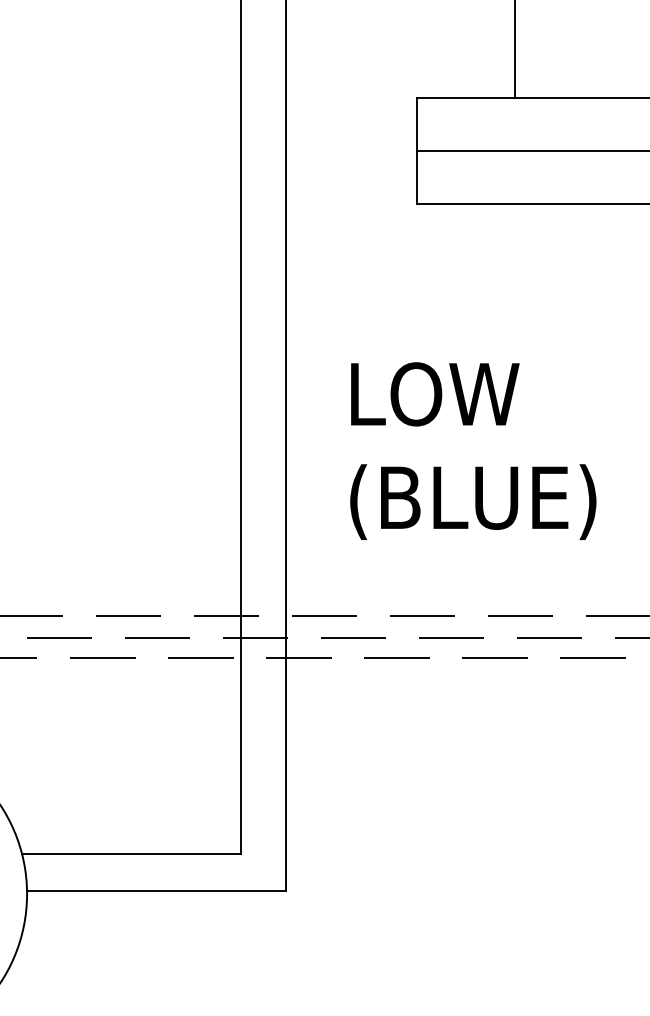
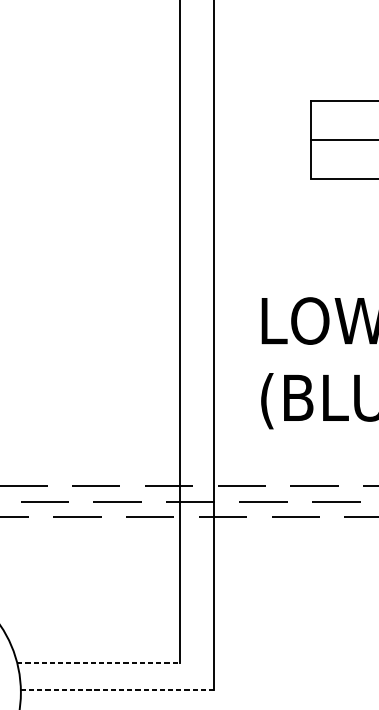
line: (131, 853) -> (98, 662), solid -> dashed
line: (156, 890) -> (117, 689), solid -> dashed

